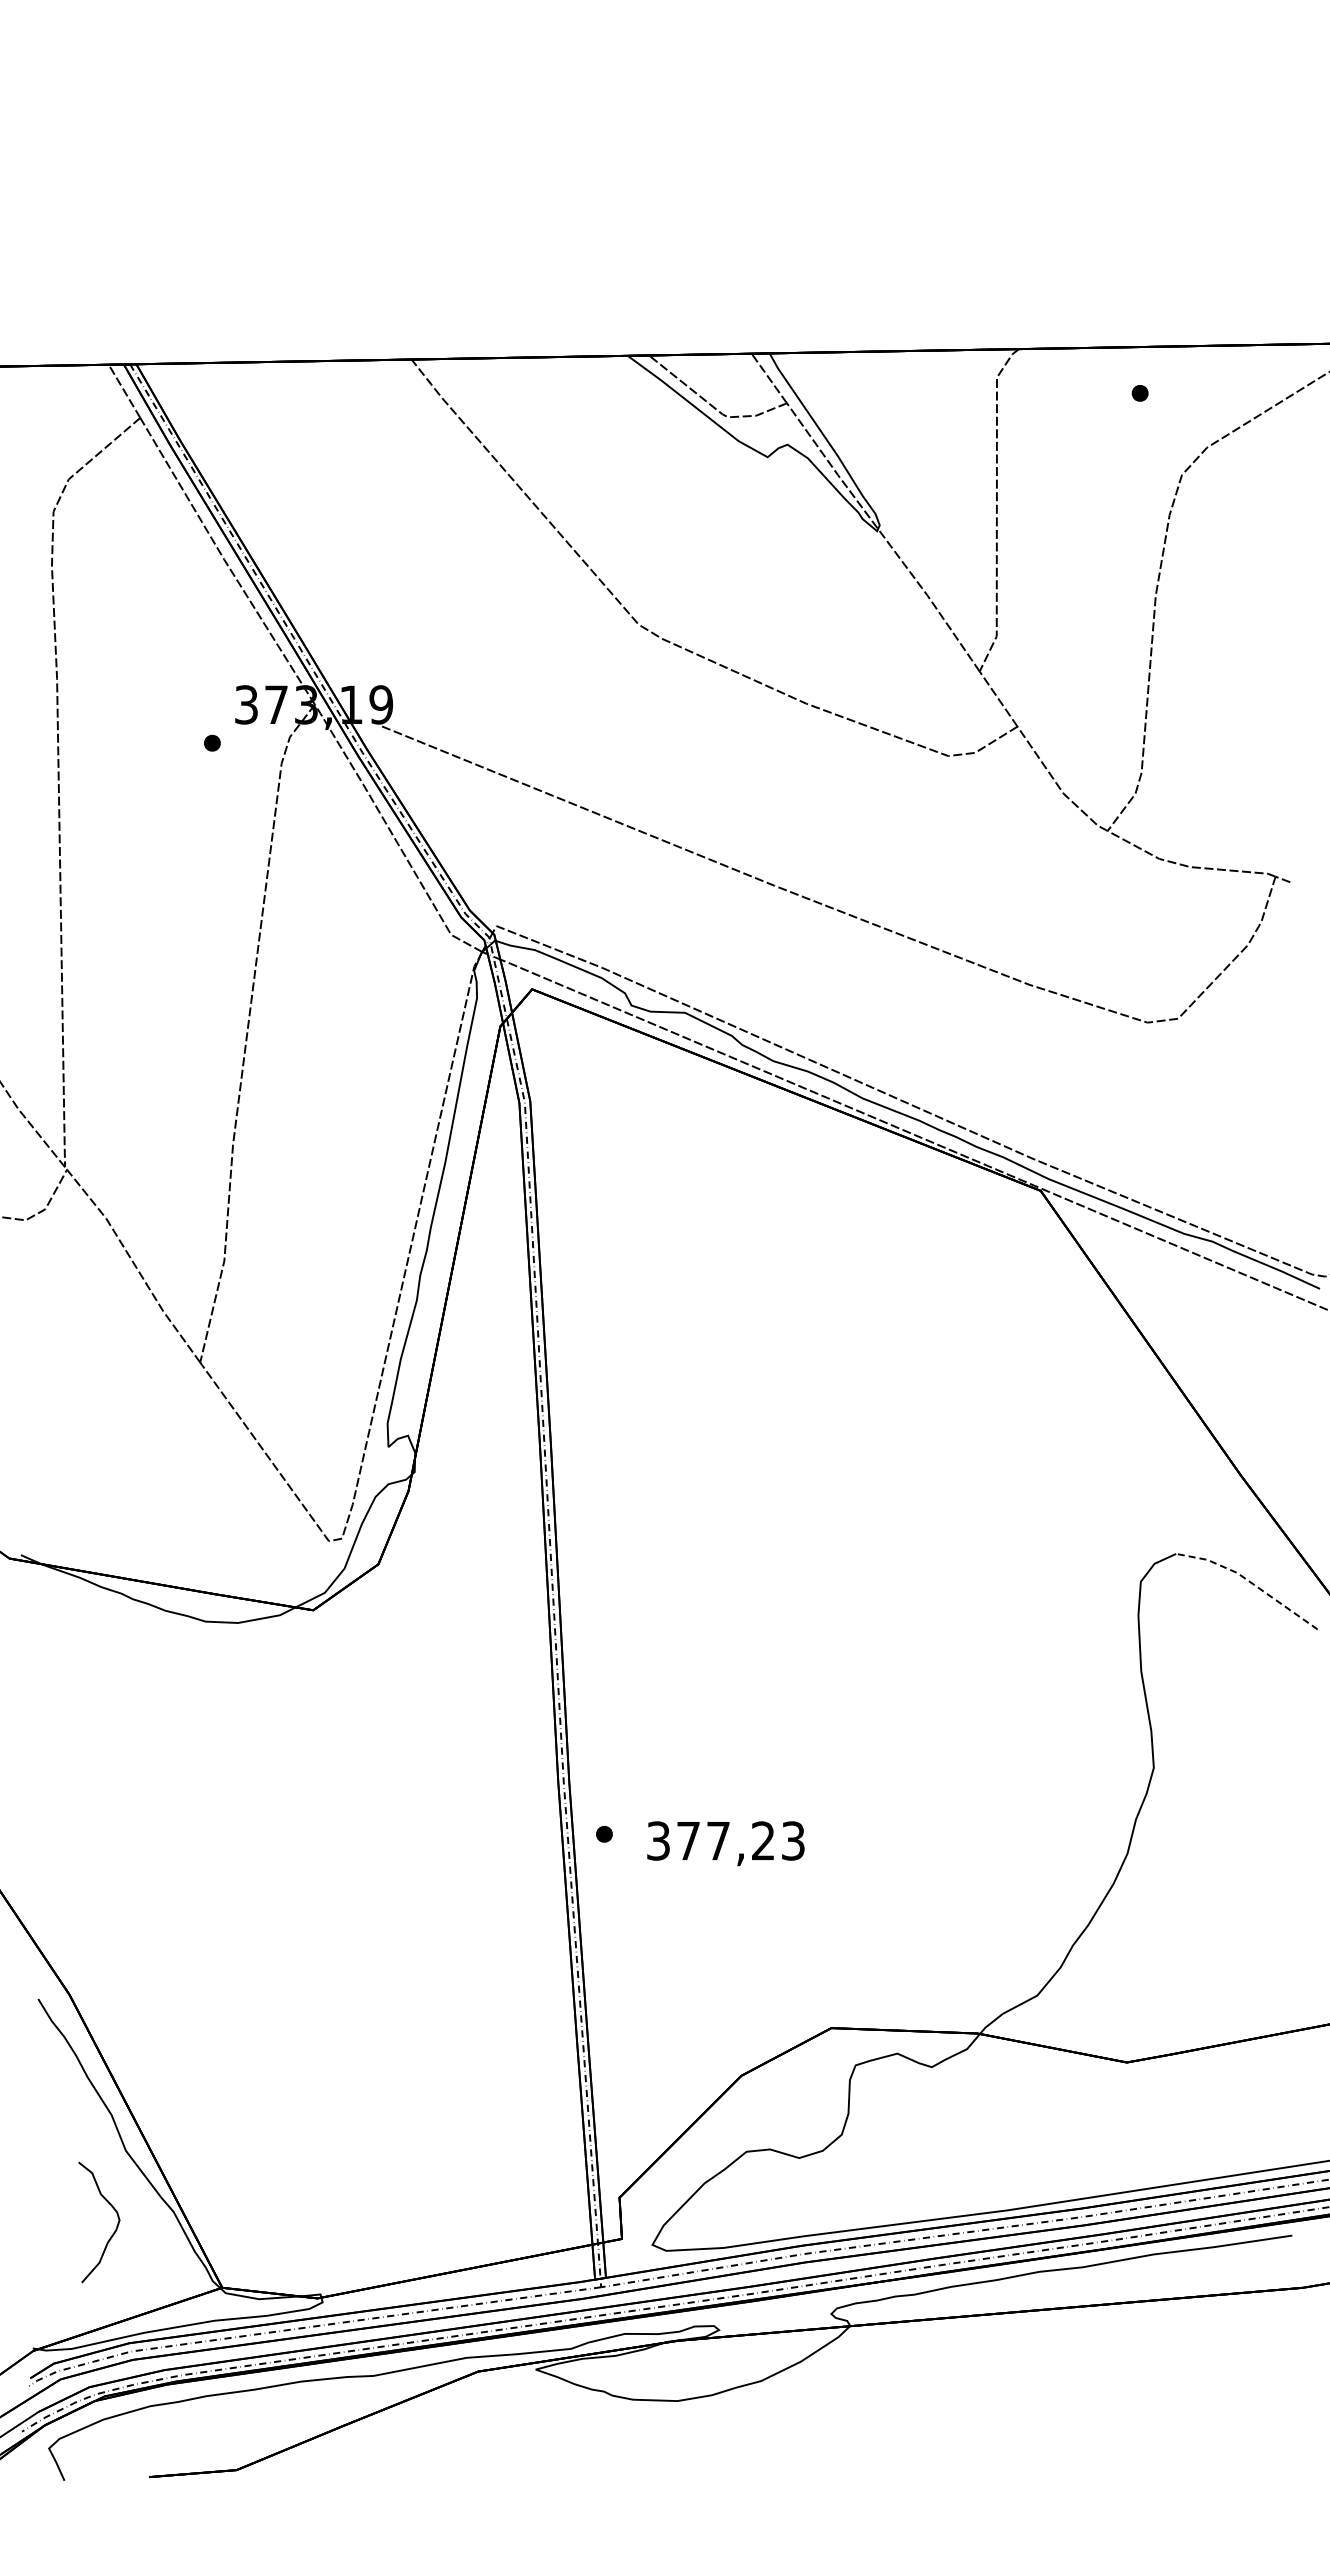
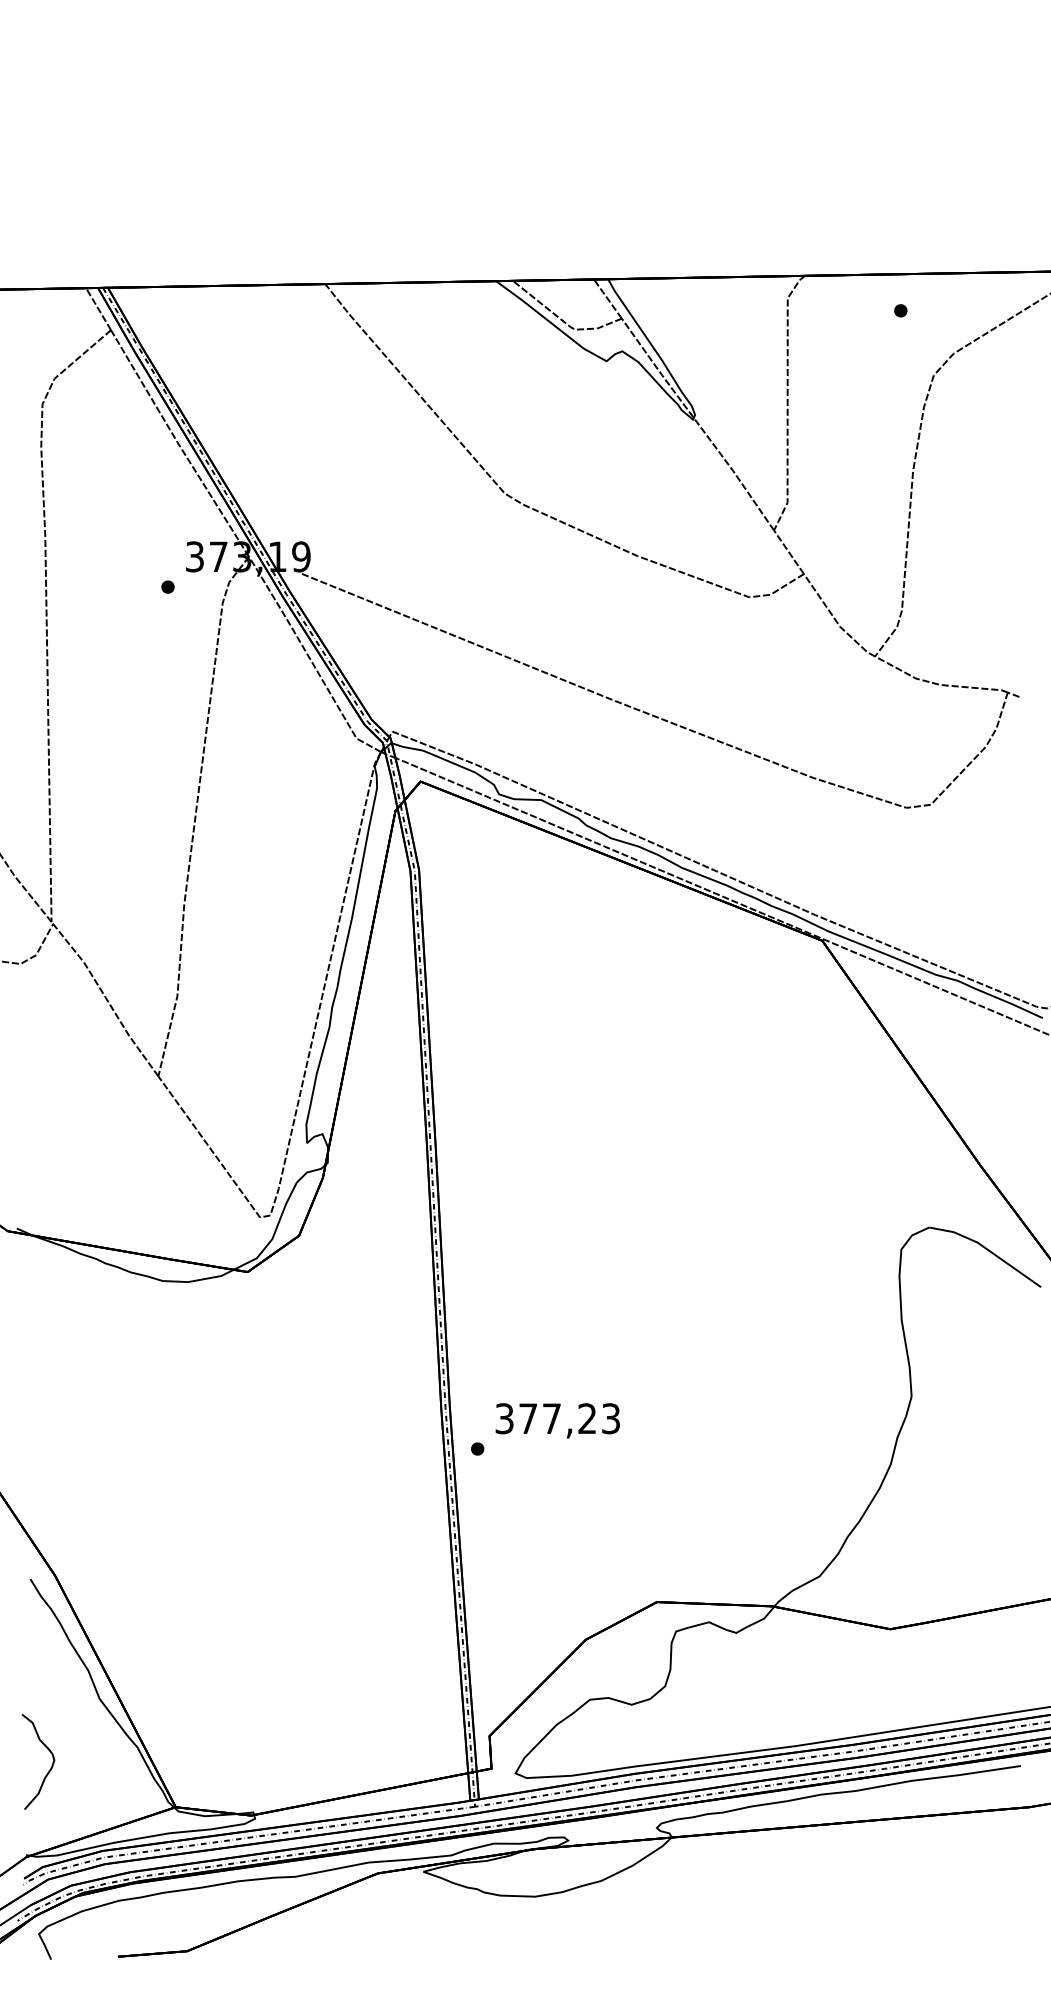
line: (1250, 1582) -> (987, 1250), dashed -> solid
text: (725, 1843) -> (557, 1420), moved
curve: (112, 2233) -> (48, 1770), moved

